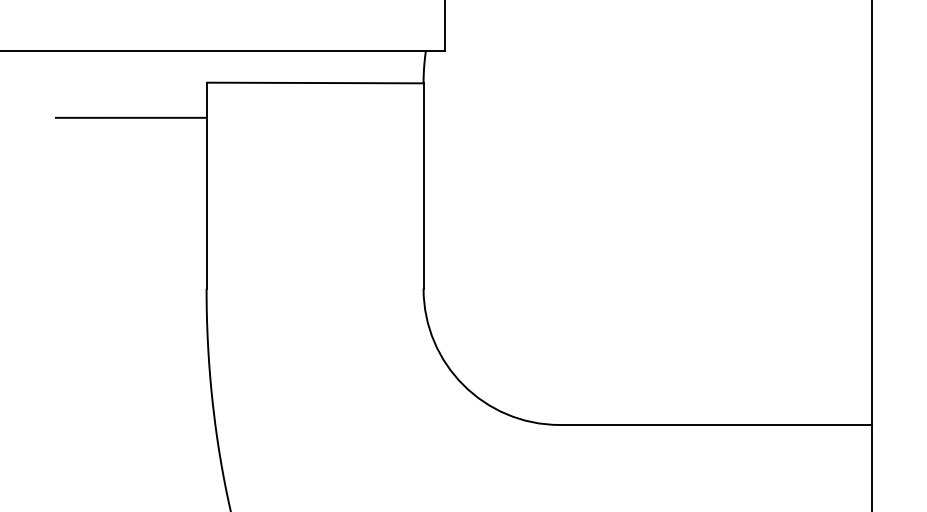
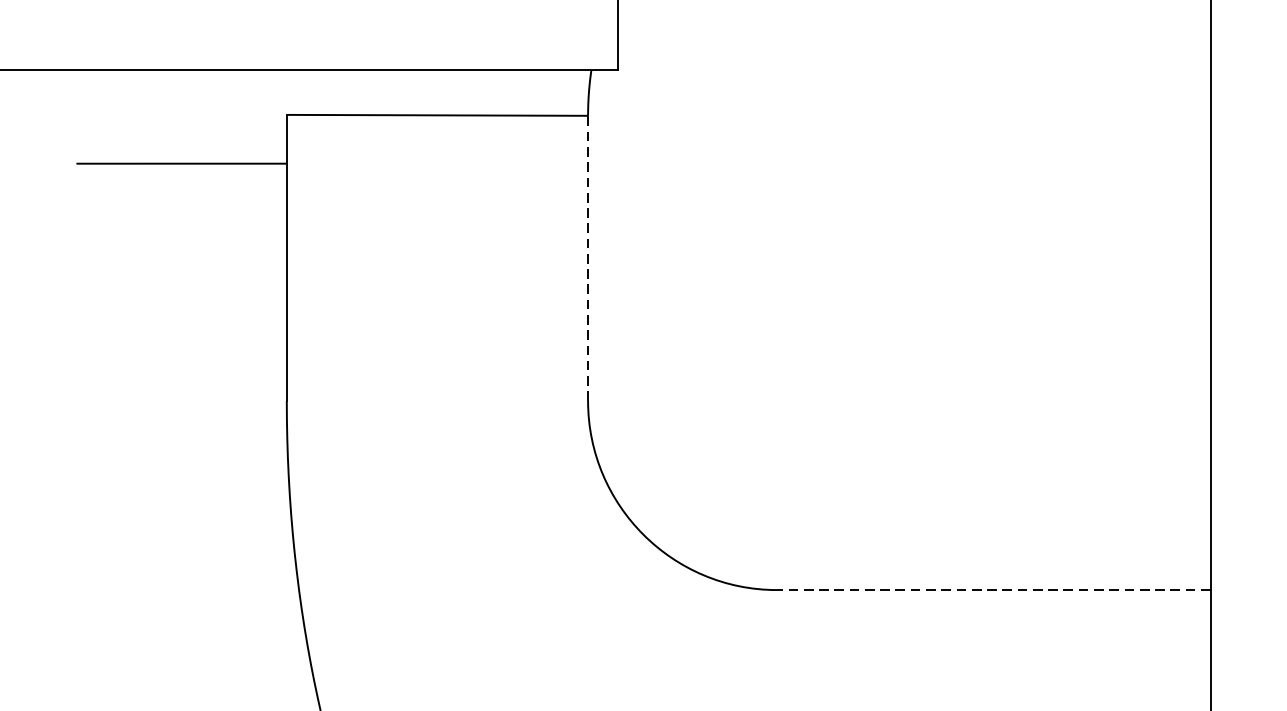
line: (423, 186) -> (587, 259), solid -> dashed
line: (715, 424) -> (993, 589), solid -> dashed

